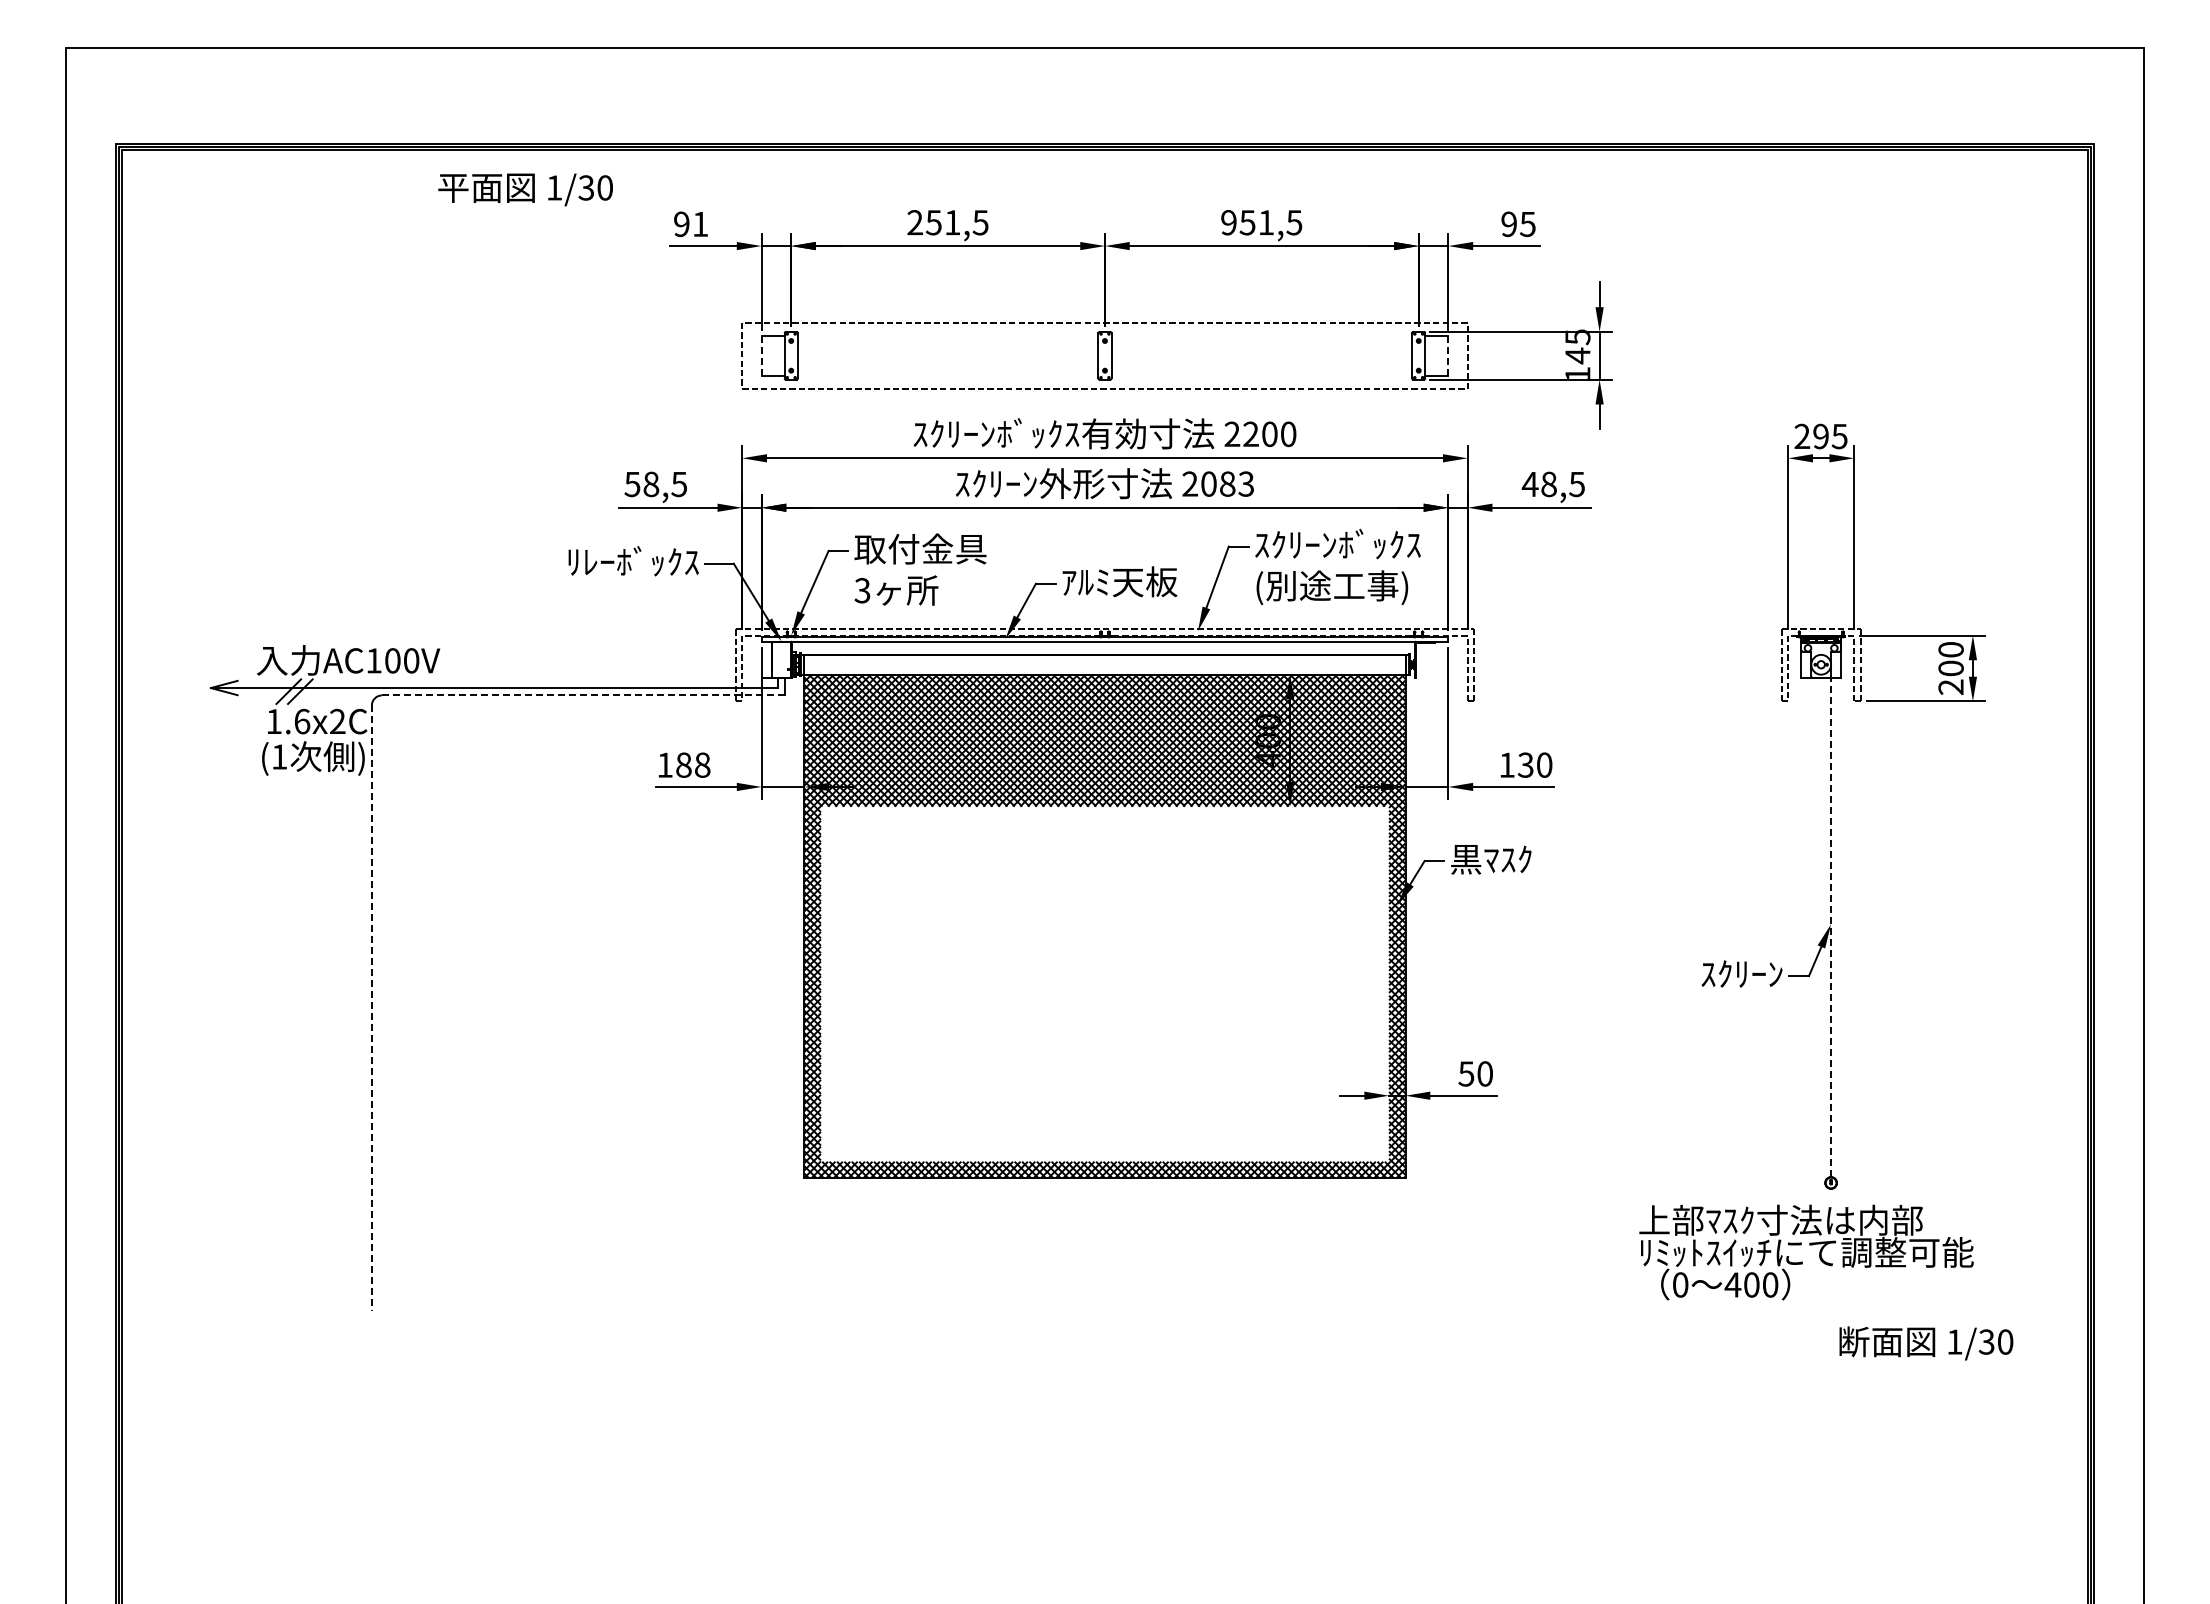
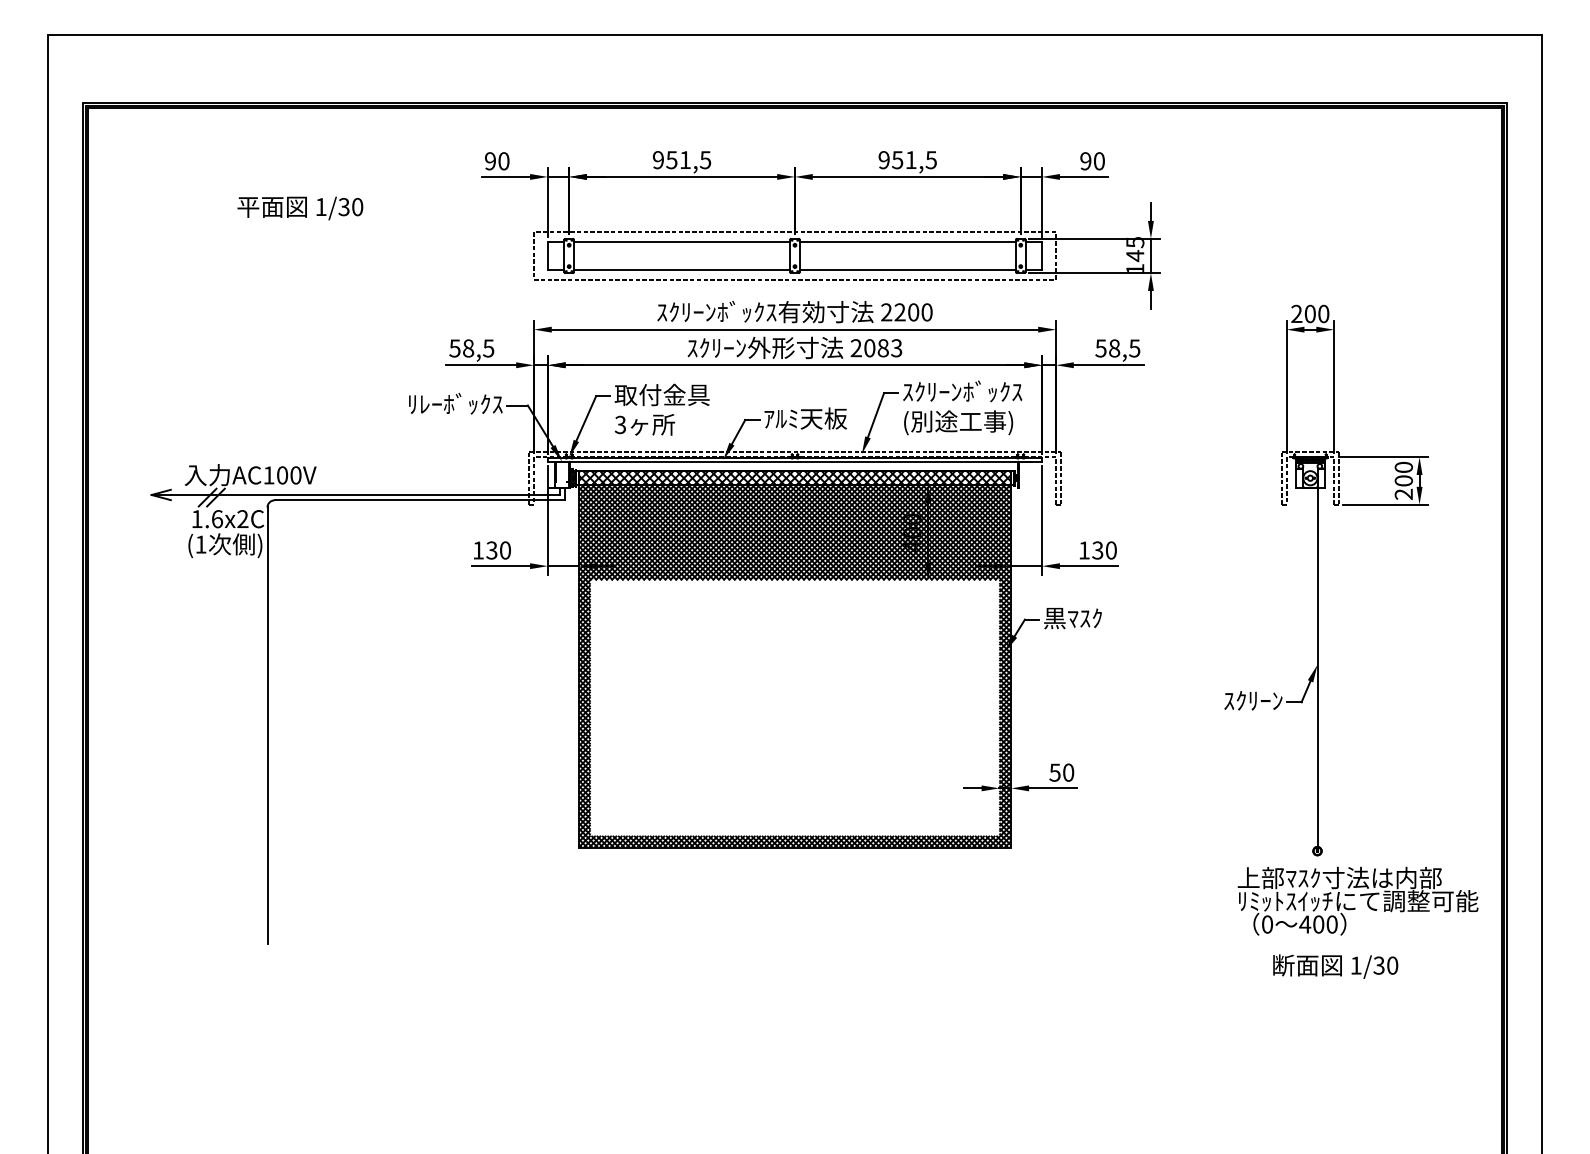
text: (525, 189) -> (300, 208), moved
text: (914, 222) -> (657, 159), 251,5 -> 951,5
text: (1527, 223) -> (1099, 160), 95 -> 90
text: (700, 224) -> (503, 161), 91 -> 90
line: (947, 336) -> (681, 242), added
line: (1261, 336) -> (907, 242), added
line: (761, 355) -> (547, 255), dashed -> solid
line: (1448, 355) -> (1042, 255), dashed -> solid
line: (947, 375) -> (681, 270), added
line: (1261, 375) -> (907, 270), added
text: (1830, 436) -> (1317, 313), 295 -> 200
text: (1529, 484) -> (1100, 348), 48,5 -> 58,5
hatch: (1104, 664) -> (794, 478), added
line: (583, 695) -> (419, 500), dashed -> solid
text: (692, 764) -> (498, 550), 188 -> 130
line: (1831, 920) -> (1317, 662), dashed -> solid
line: (371, 1008) -> (267, 725), dashed -> solid
text: (1806, 1252) -> (1358, 901), moved
text: (1926, 1343) -> (1335, 966), moved

